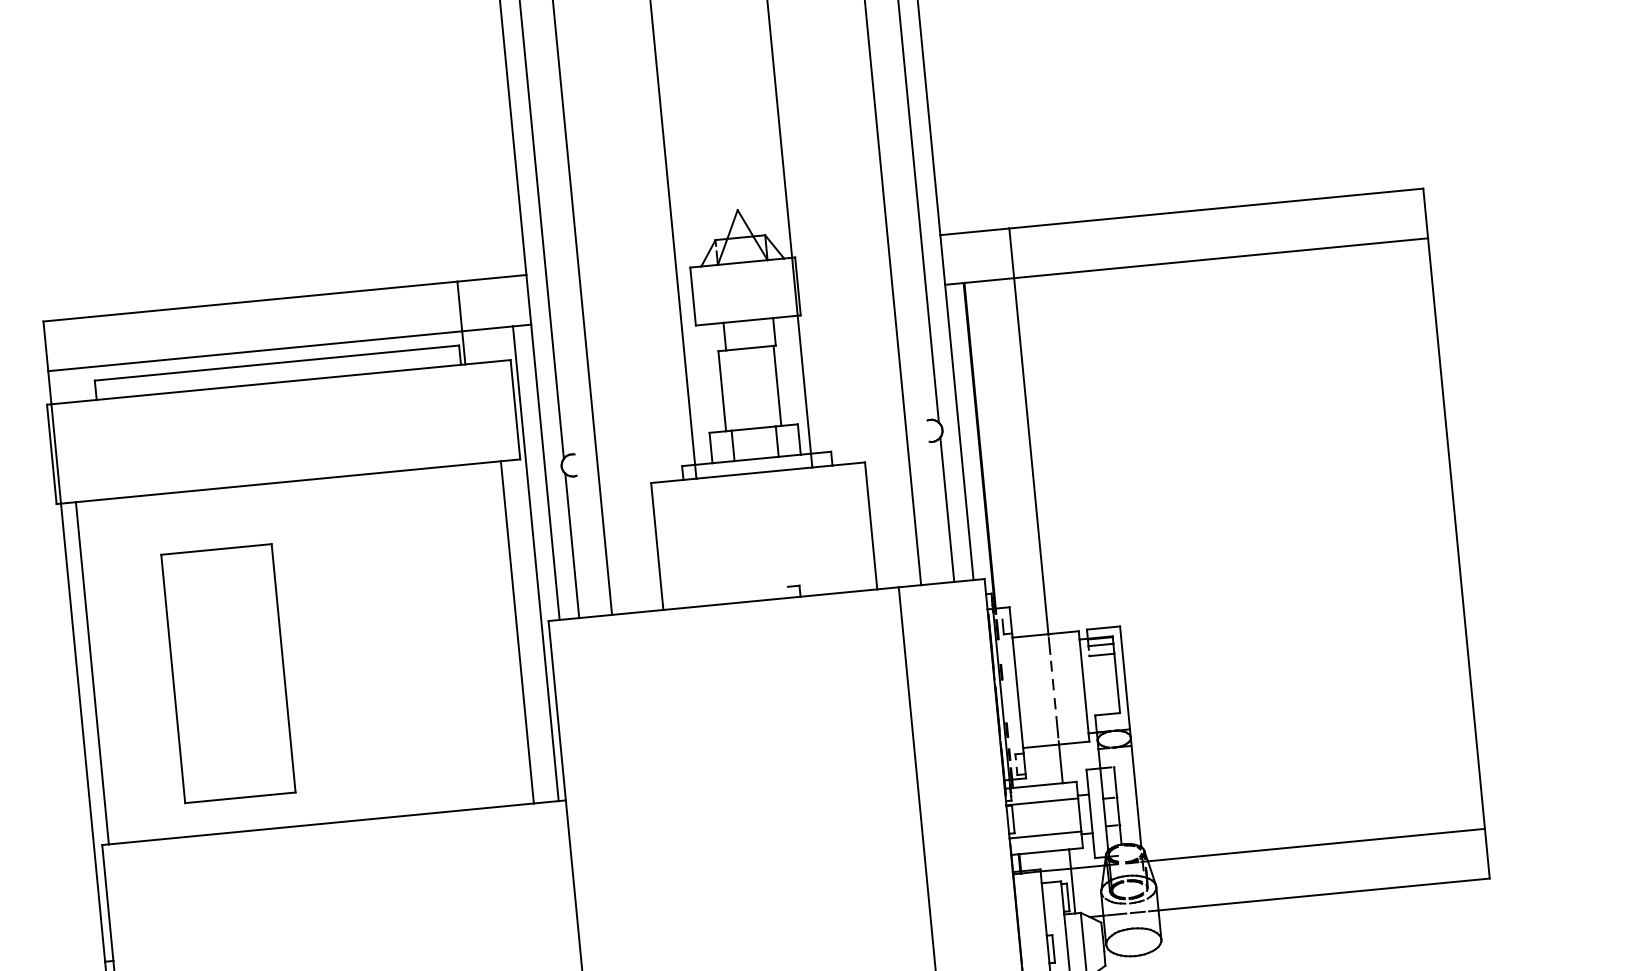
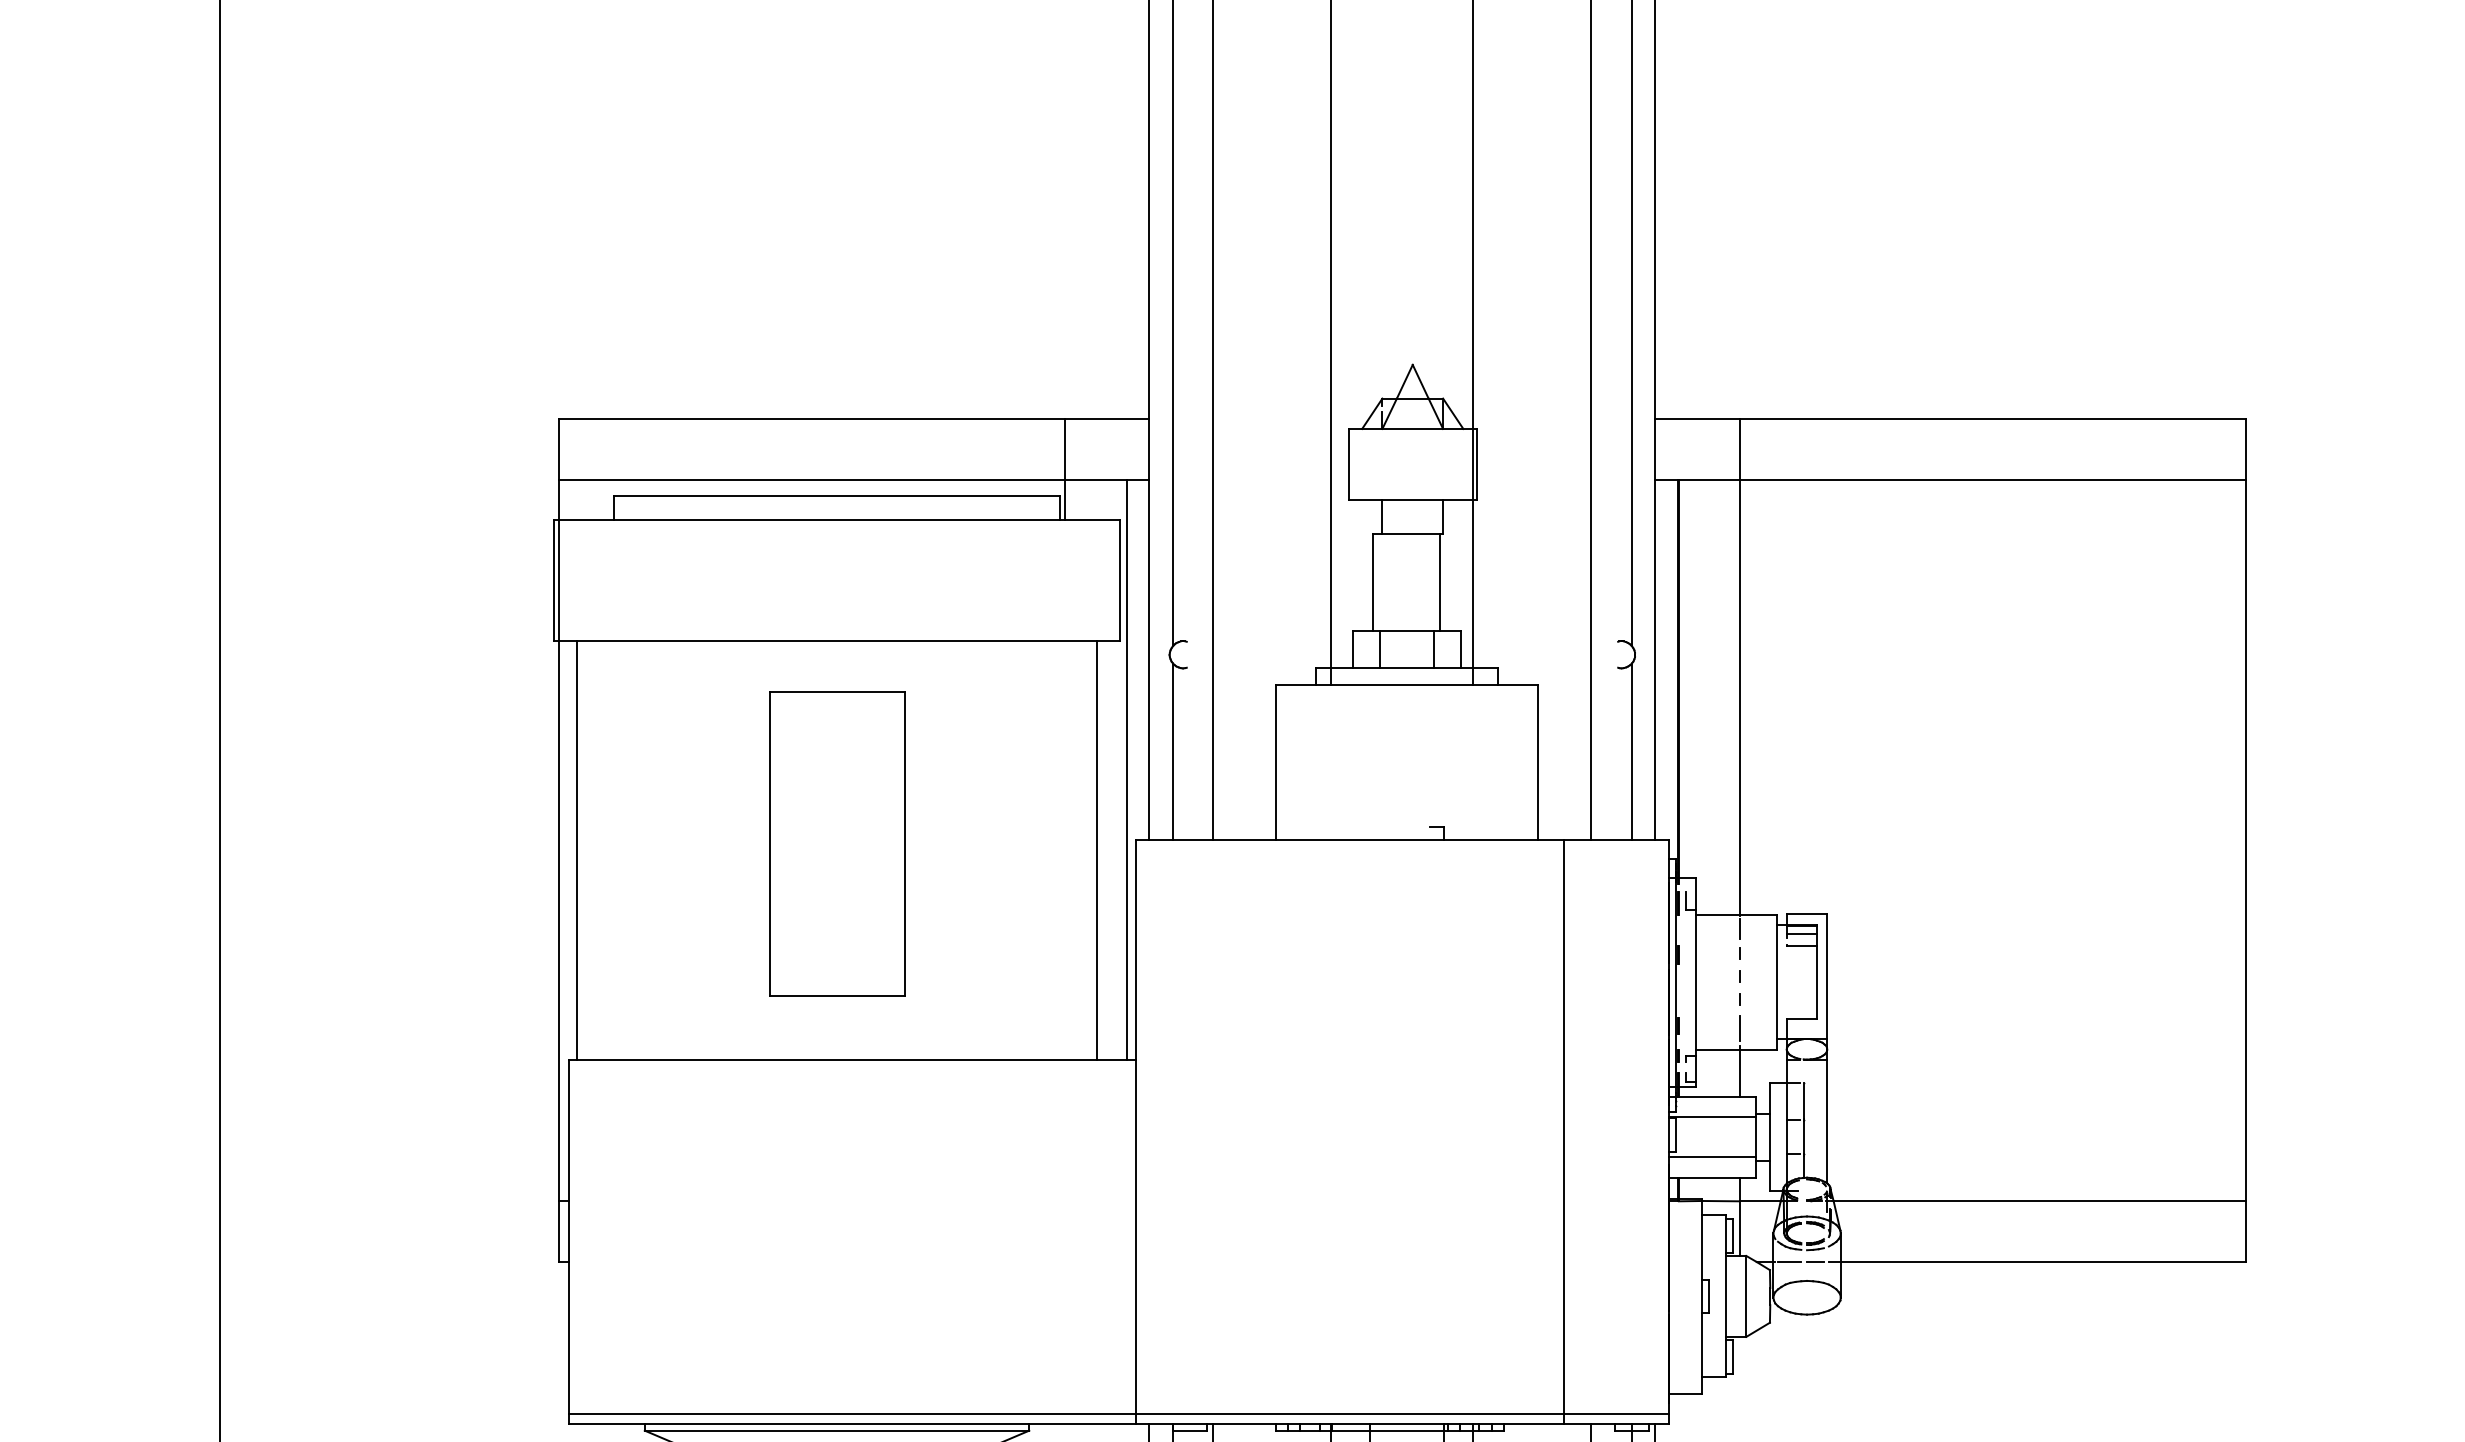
part: (228, 673) -> (837, 843), moved

